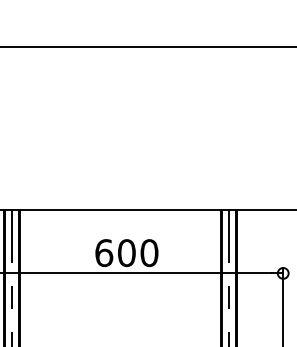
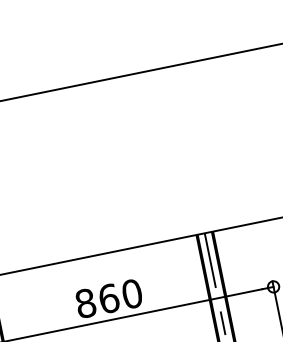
text: (115, 252) -> (97, 300), 600 -> 860

